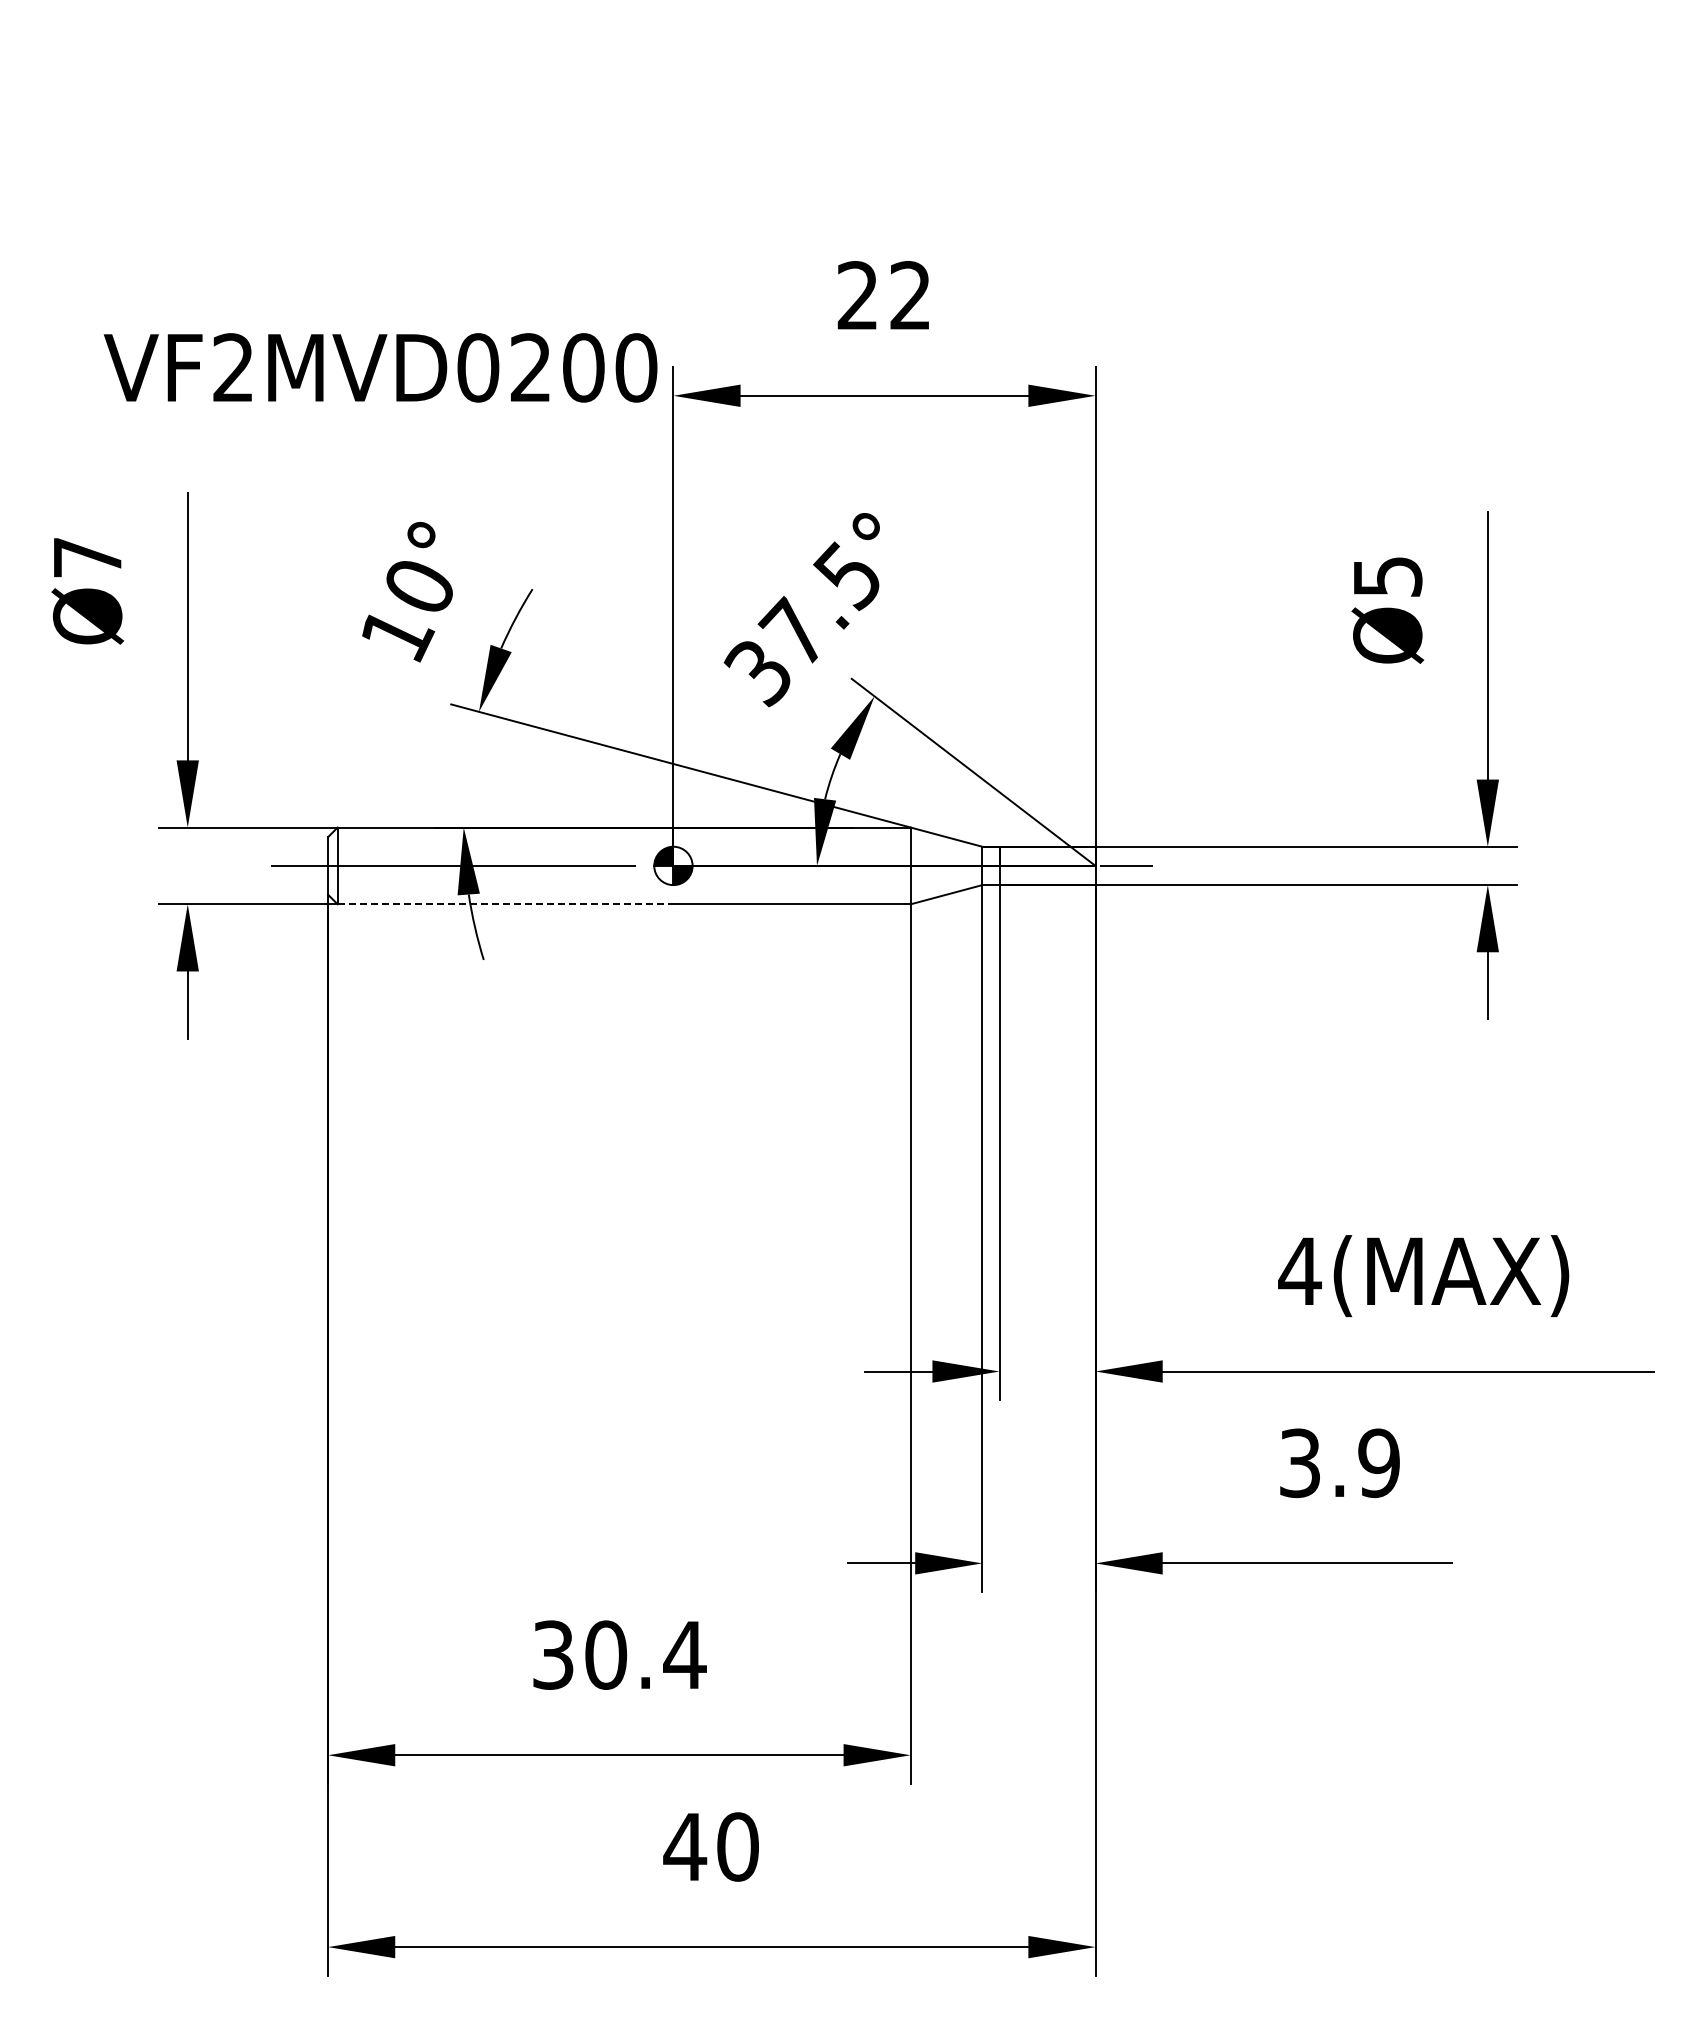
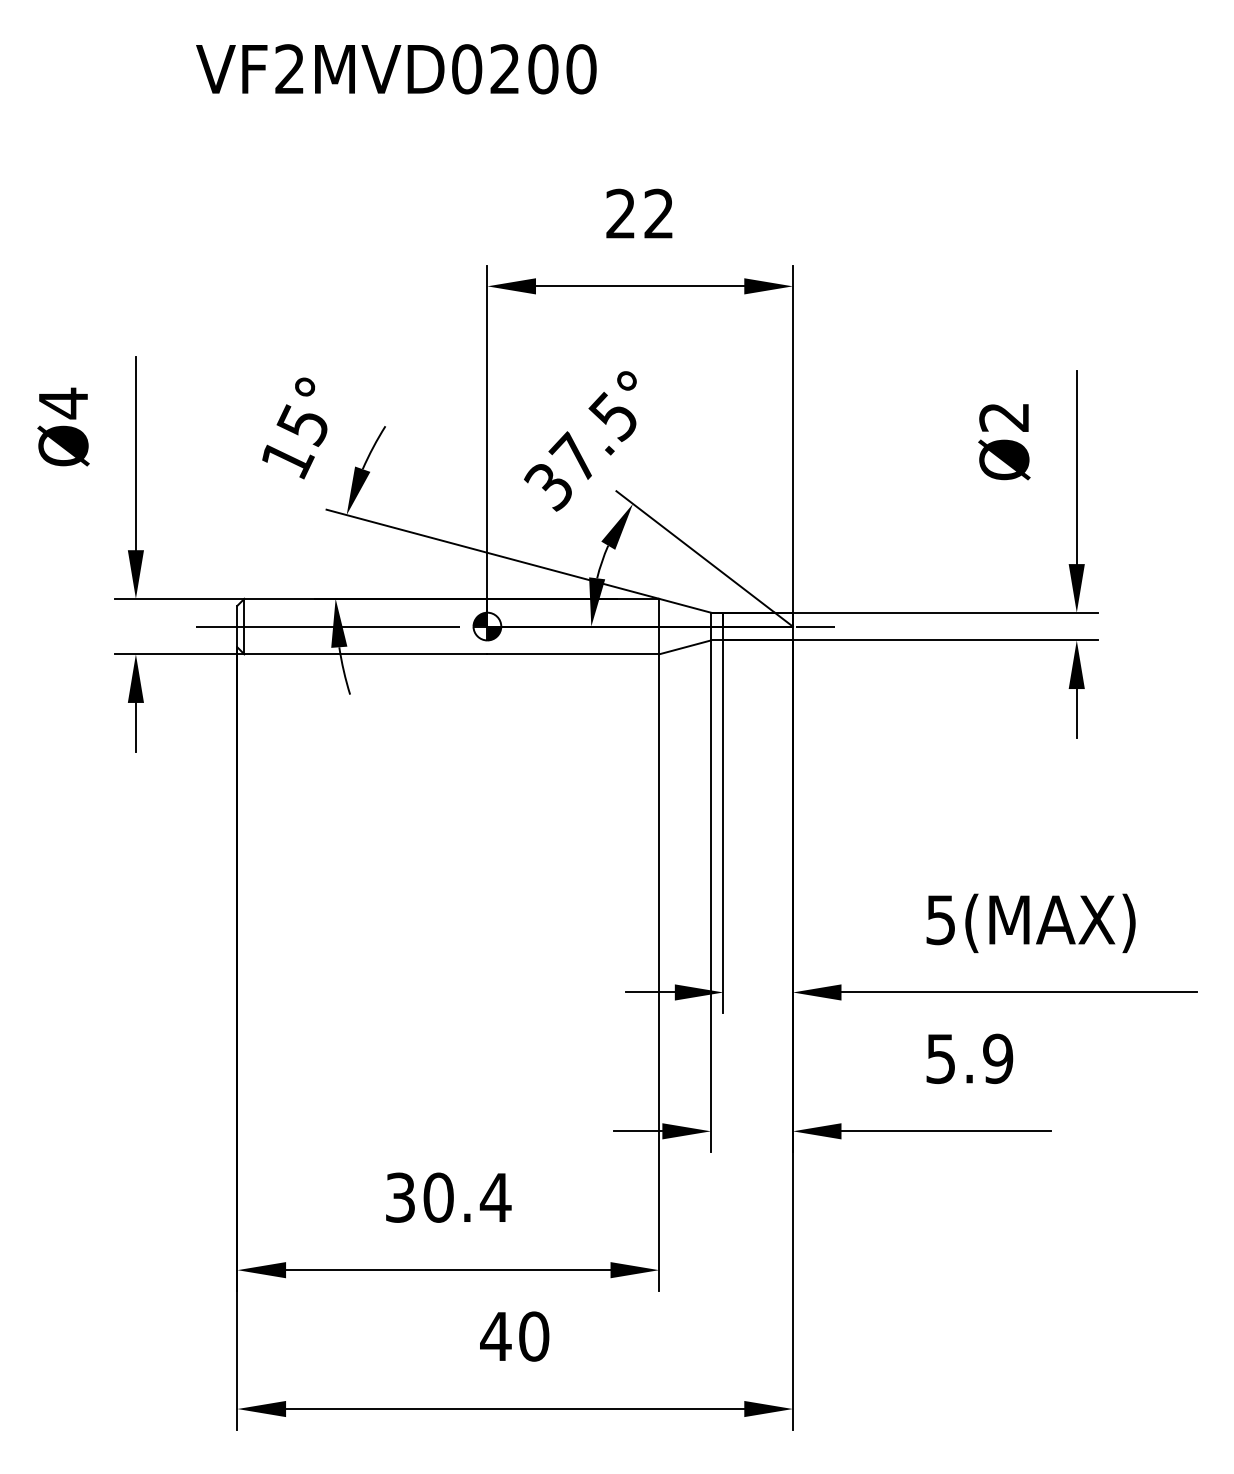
text: (380, 367) -> (396, 69), moved
text: (87, 557) -> (63, 403), Ø7 -> Ø4
text: (1387, 576) -> (1004, 417), Ø5 -> Ø2
text: (417, 587) -> (302, 425), 10° -> 15°
line: (505, 904) -> (365, 654), dashed -> solid
text: (1299, 1271) -> (940, 920), 4(MAX) -> 5(MAX)
text: (1299, 1462) -> (940, 1058), 3.9 -> 5.9

